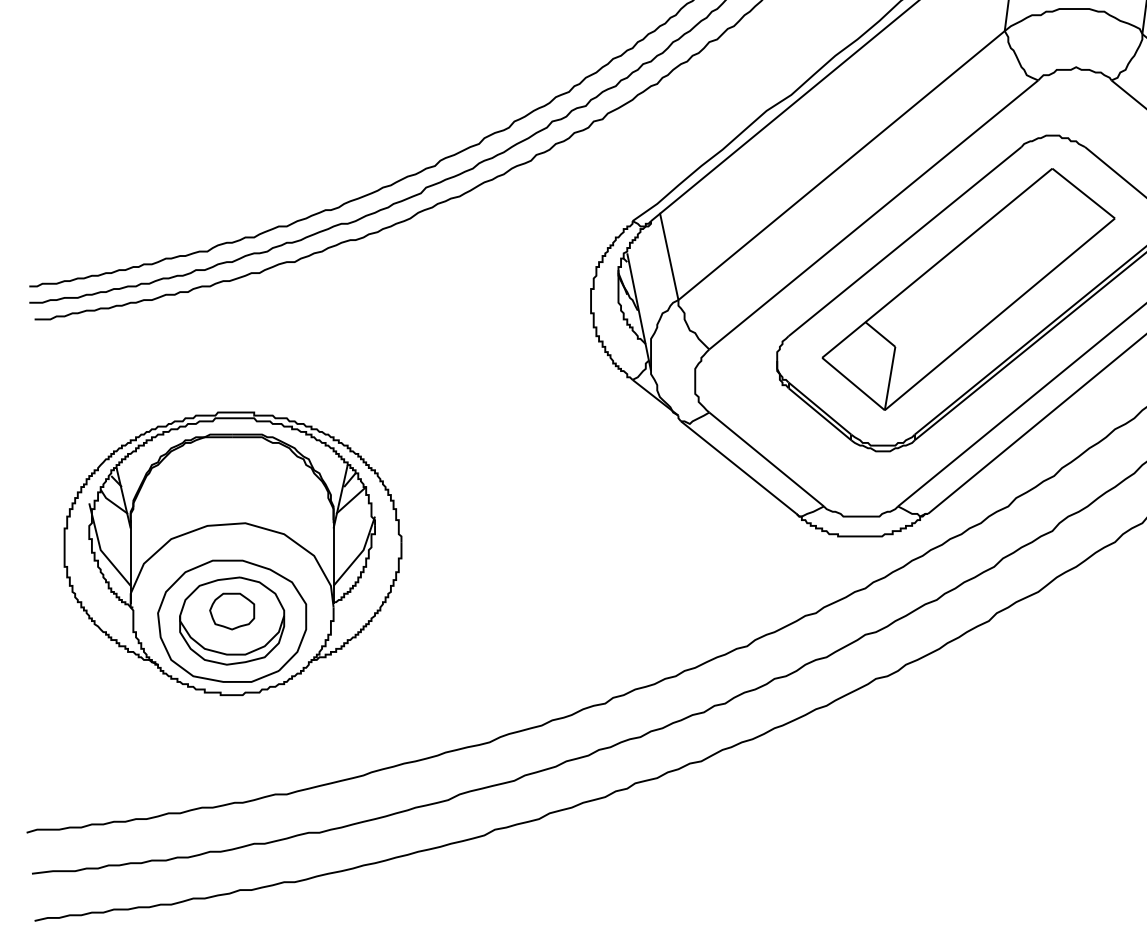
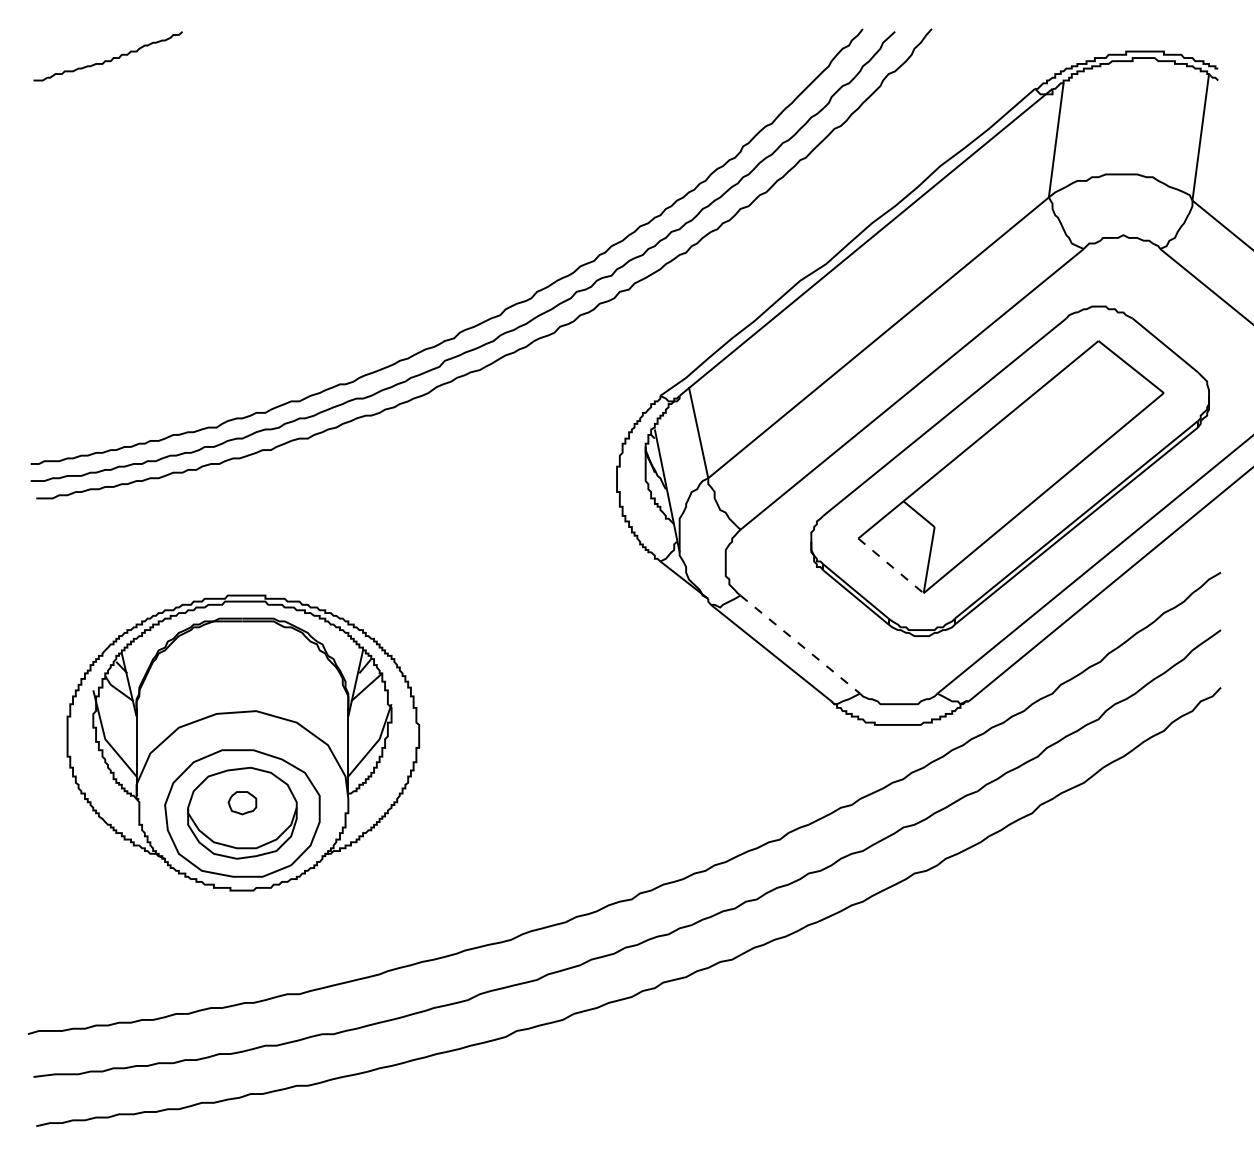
line: (853, 383) -> (890, 565), solid -> dashed
line: (766, 459) -> (800, 644), solid -> dashed
part: (232, 610) -> (242, 802), size x0.6

